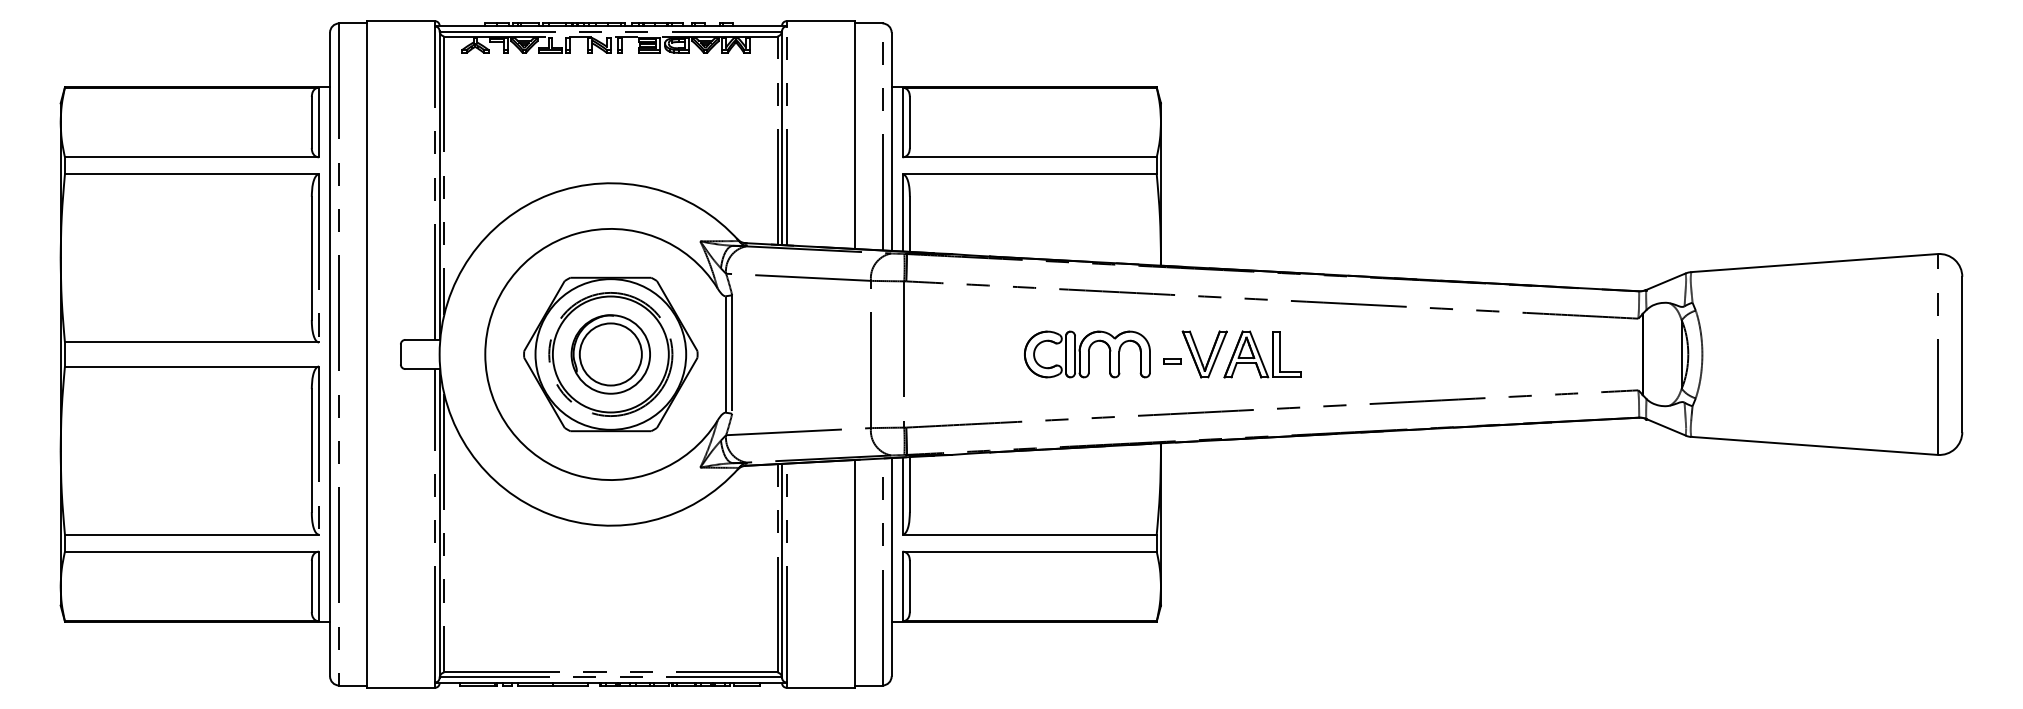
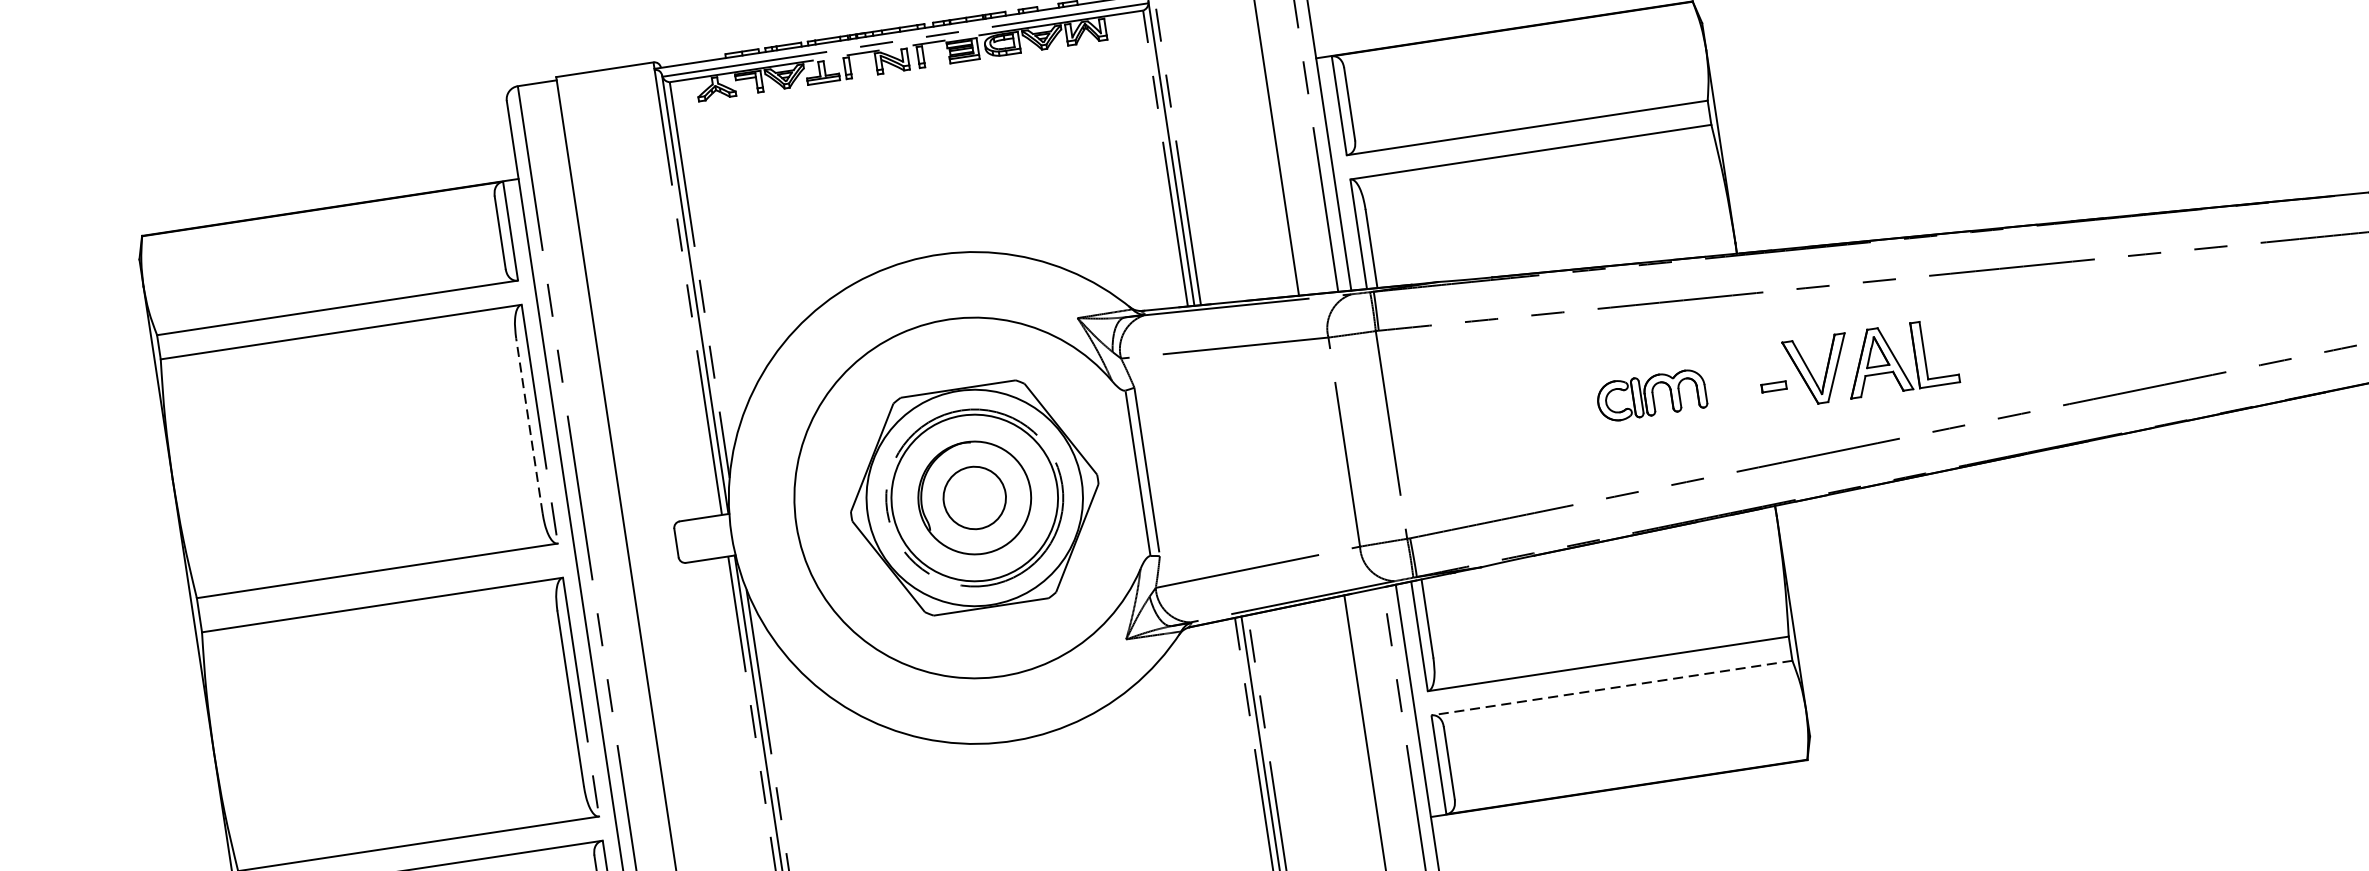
line: (311, 258) -> (528, 425), solid -> dashed
circle: (610, 354) -> (974, 498), size x0.7
part: (1087, 354) -> (1651, 395), size x0.6
line: (1029, 551) -> (1611, 687), solid -> dashed

